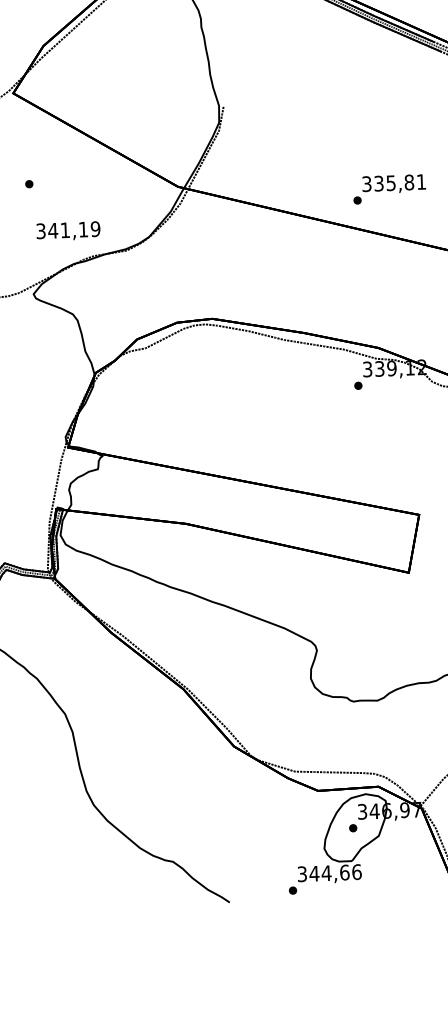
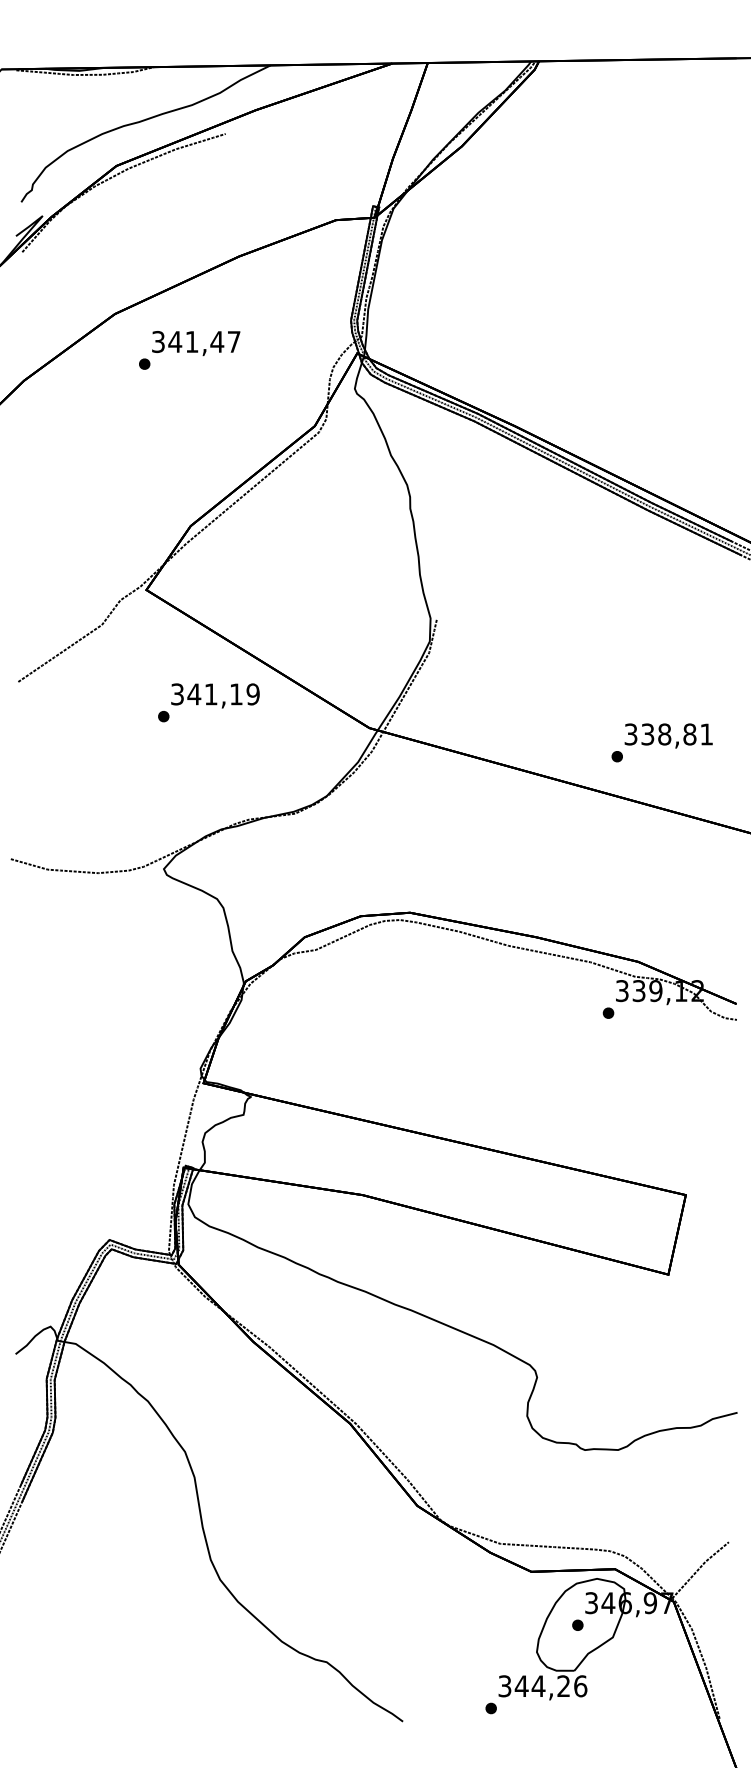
text: (391, 183) -> (664, 734), 335,81 -> 338,81
text: (68, 231) -> (215, 695), moved
text: (344, 872) -> (563, 1686), 344,66 -> 344,26

